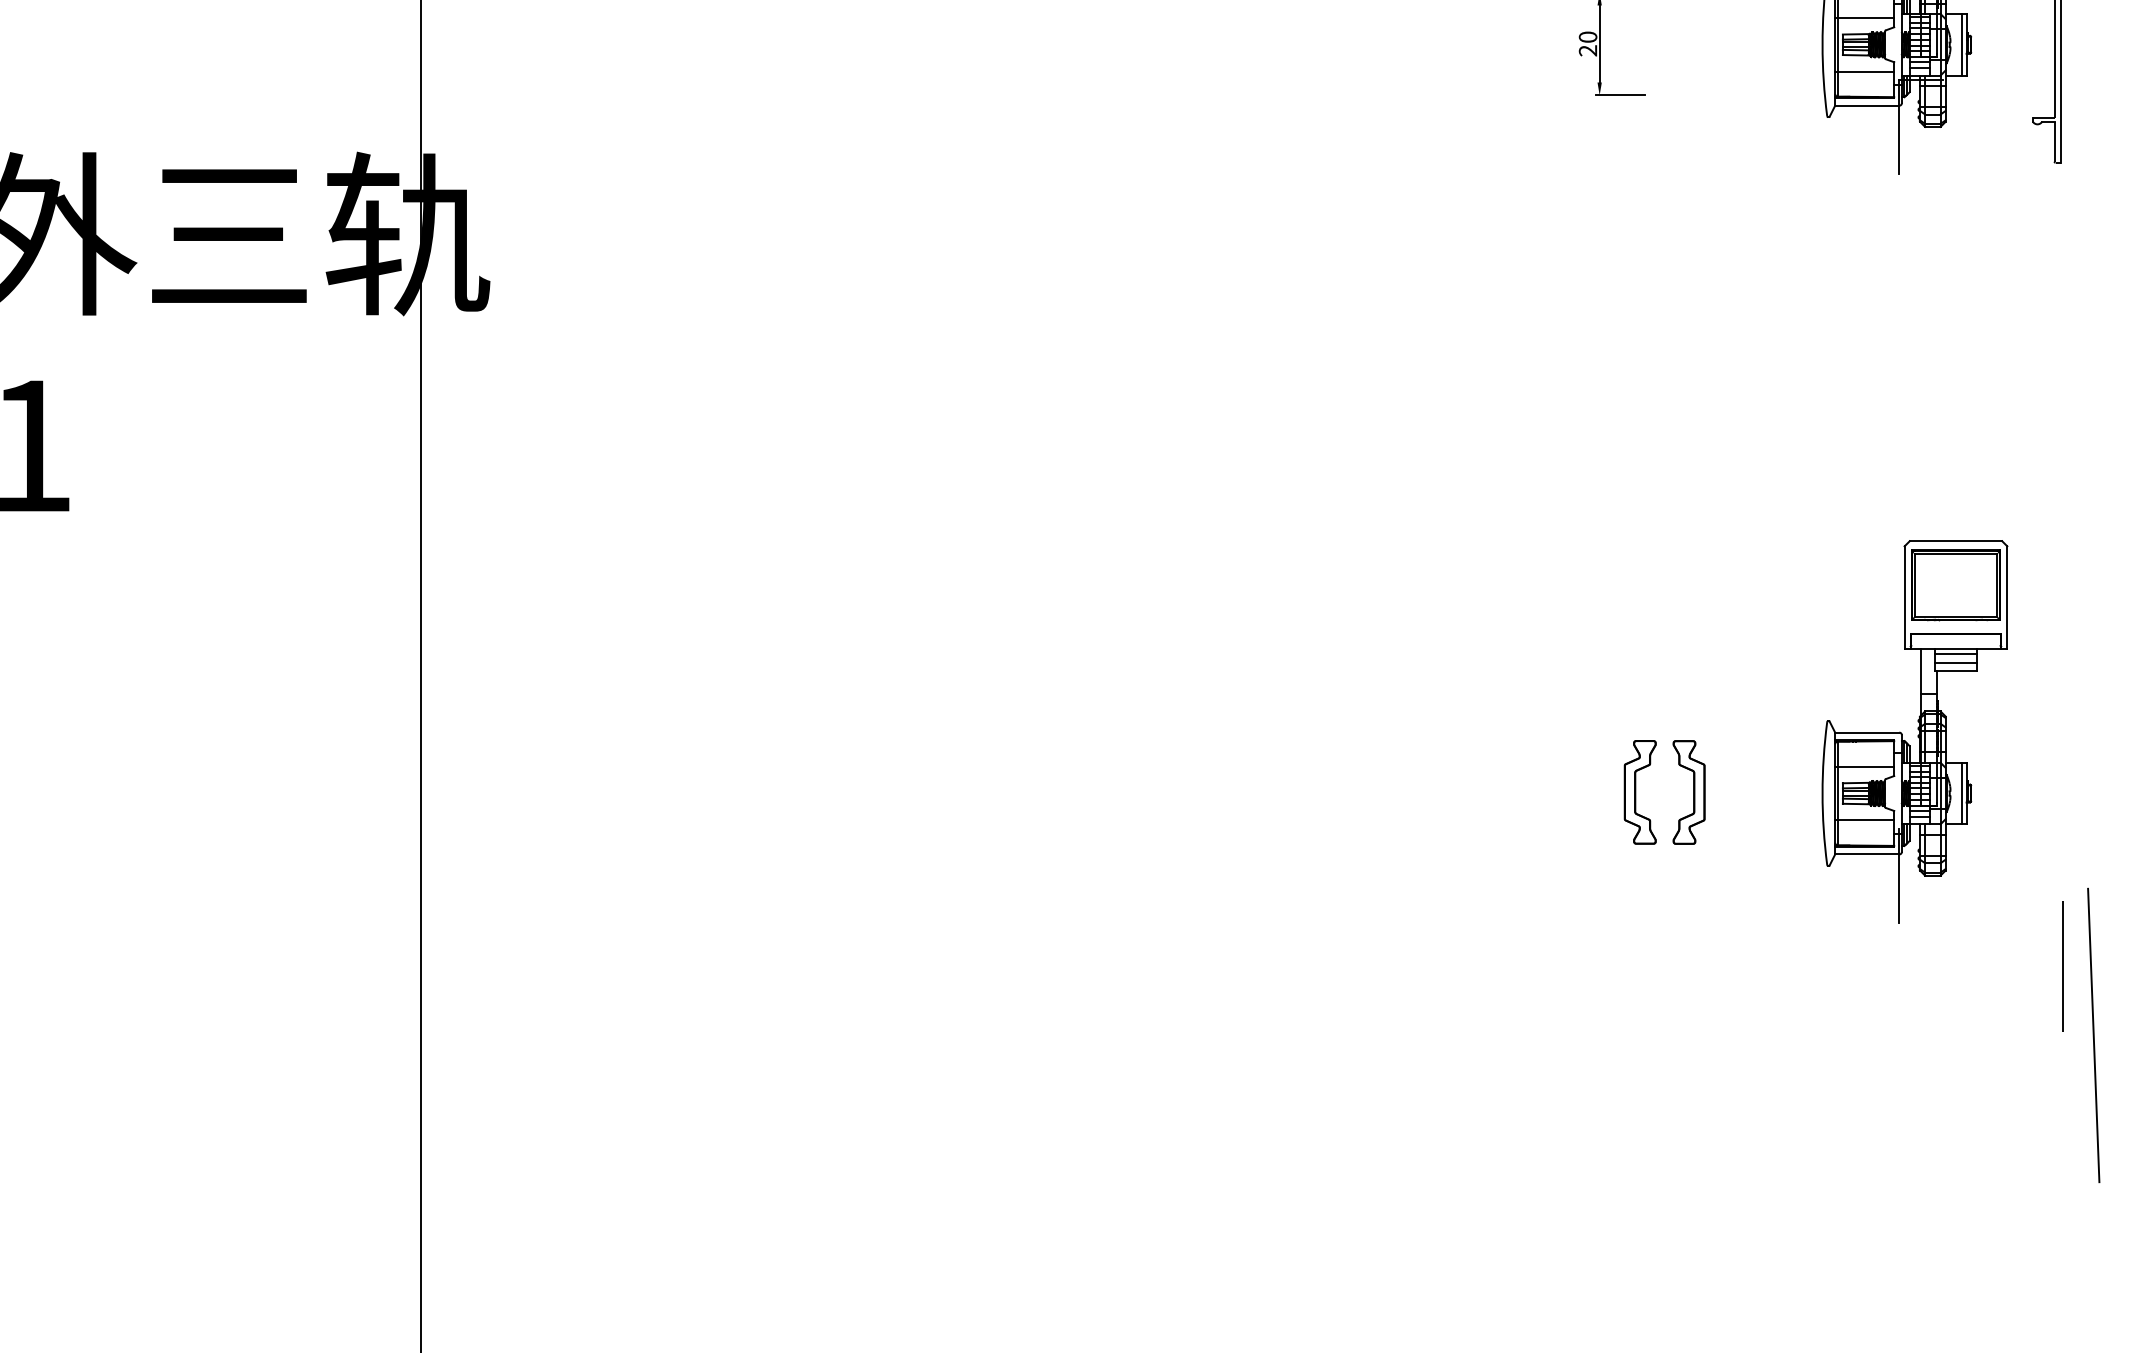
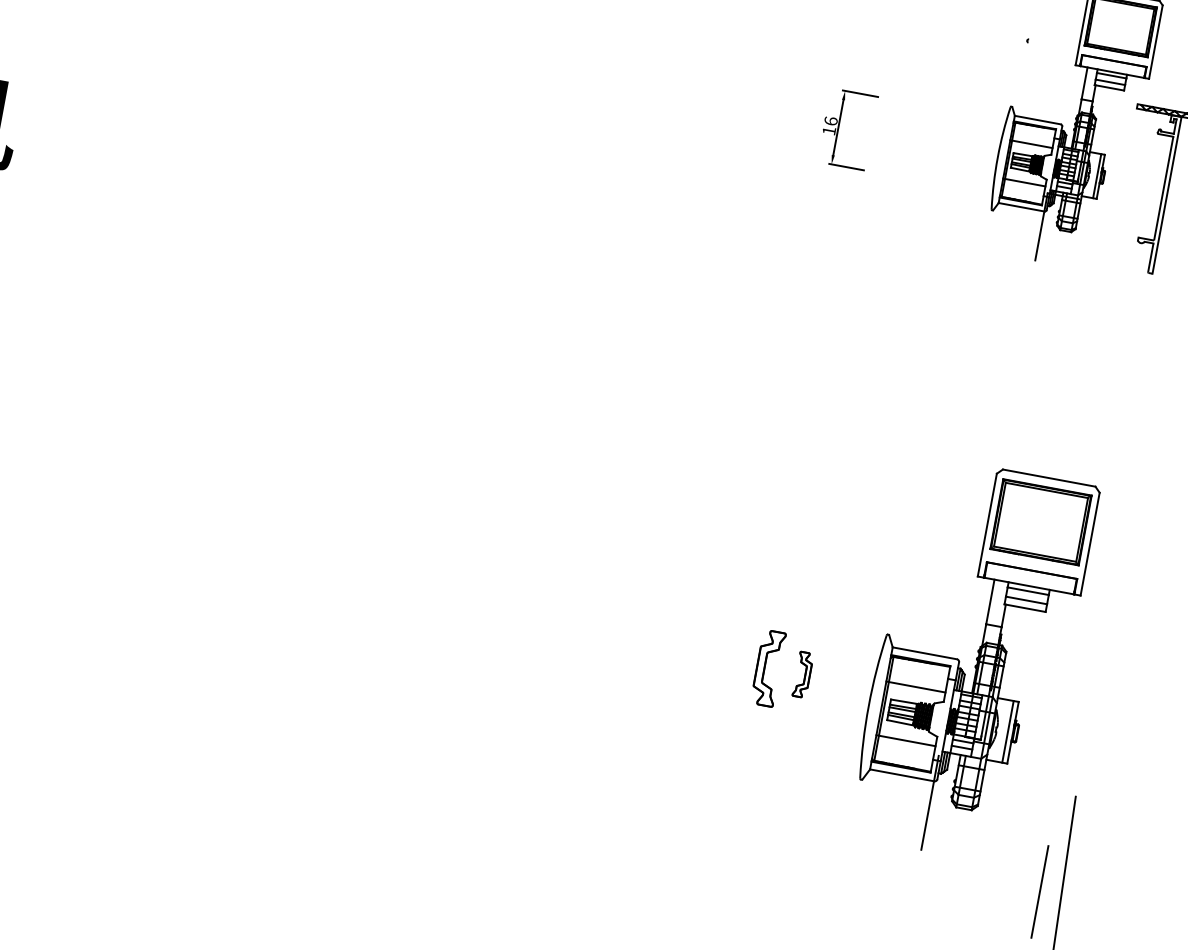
text: (1587, 43) -> (829, 125), 20 -> 16
part: (1914, 731) -> (972, 661), size x1.4
part: (1688, 792) -> (802, 674), size x0.6
line: (2062, 966) -> (1039, 891), moved

